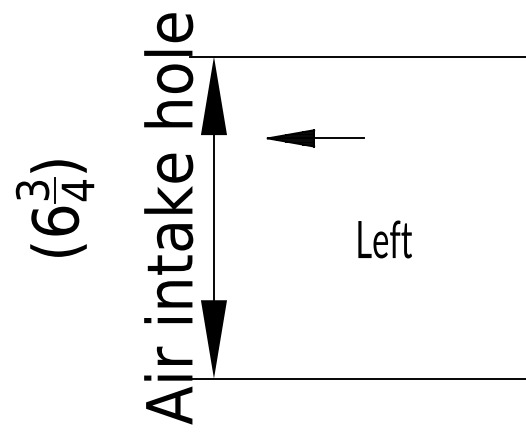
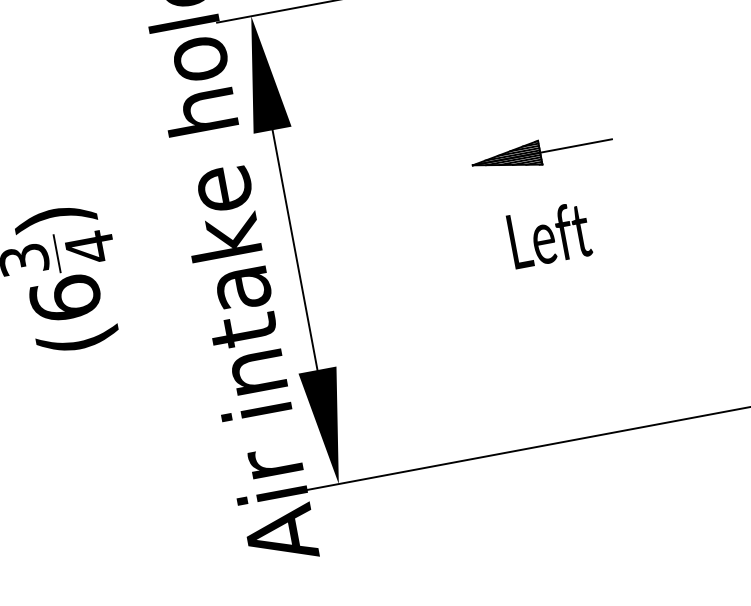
part: (315, 138) -> (542, 152), moved

